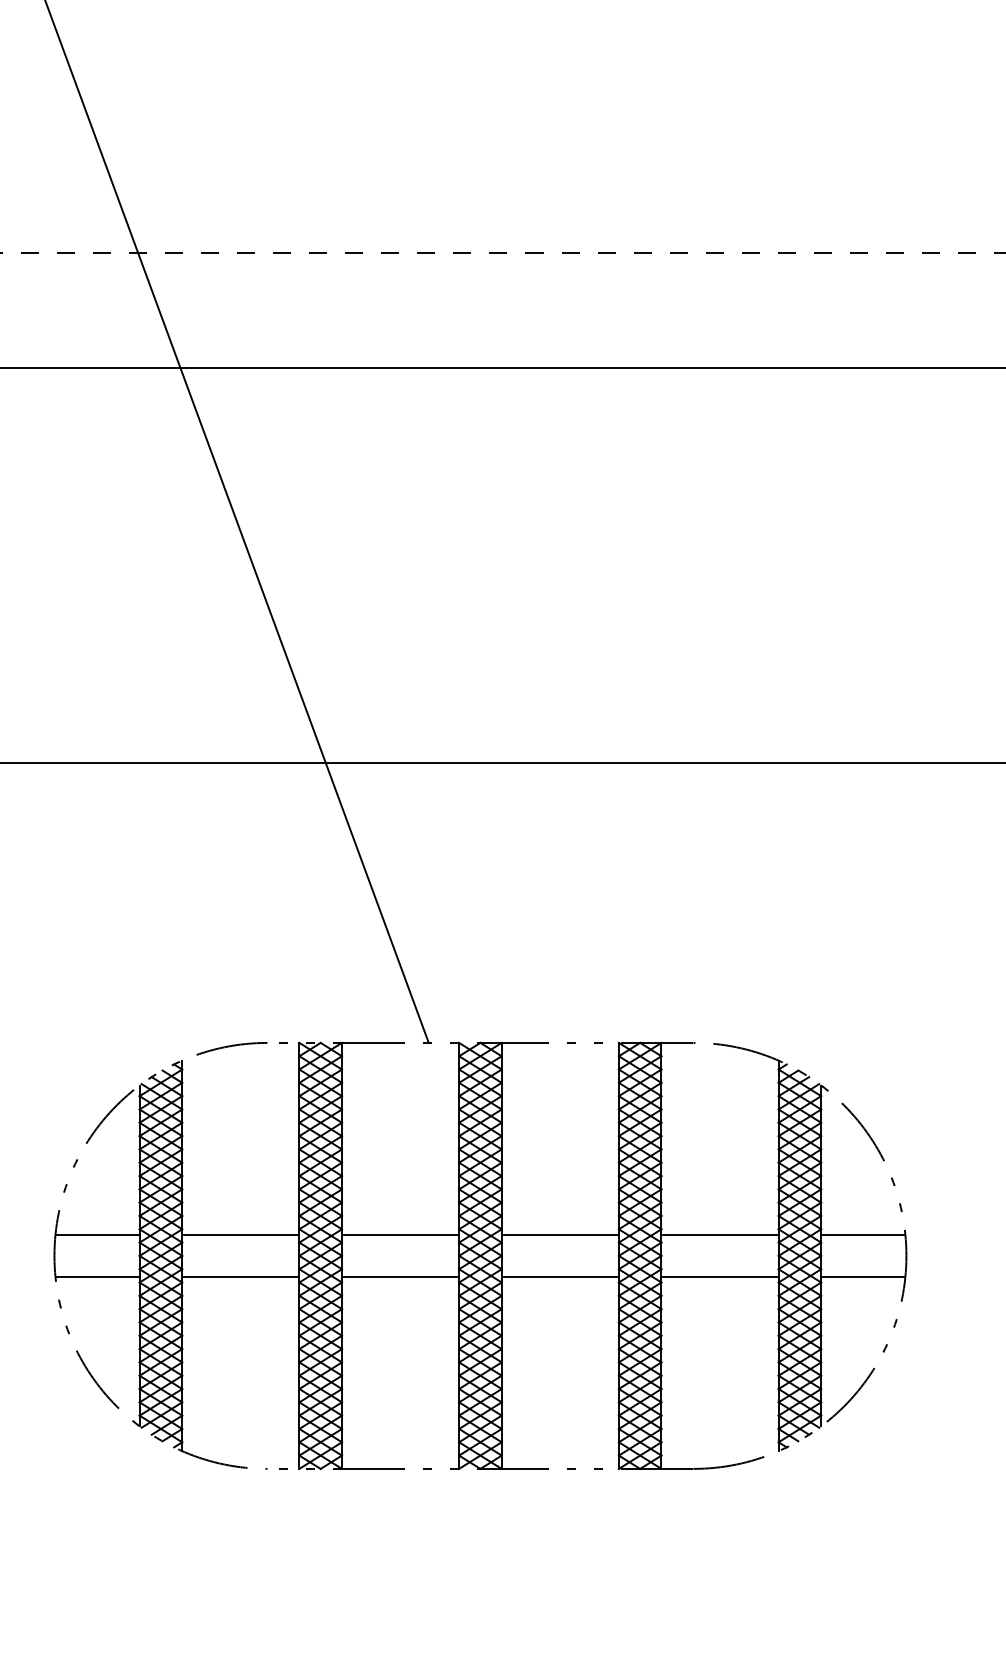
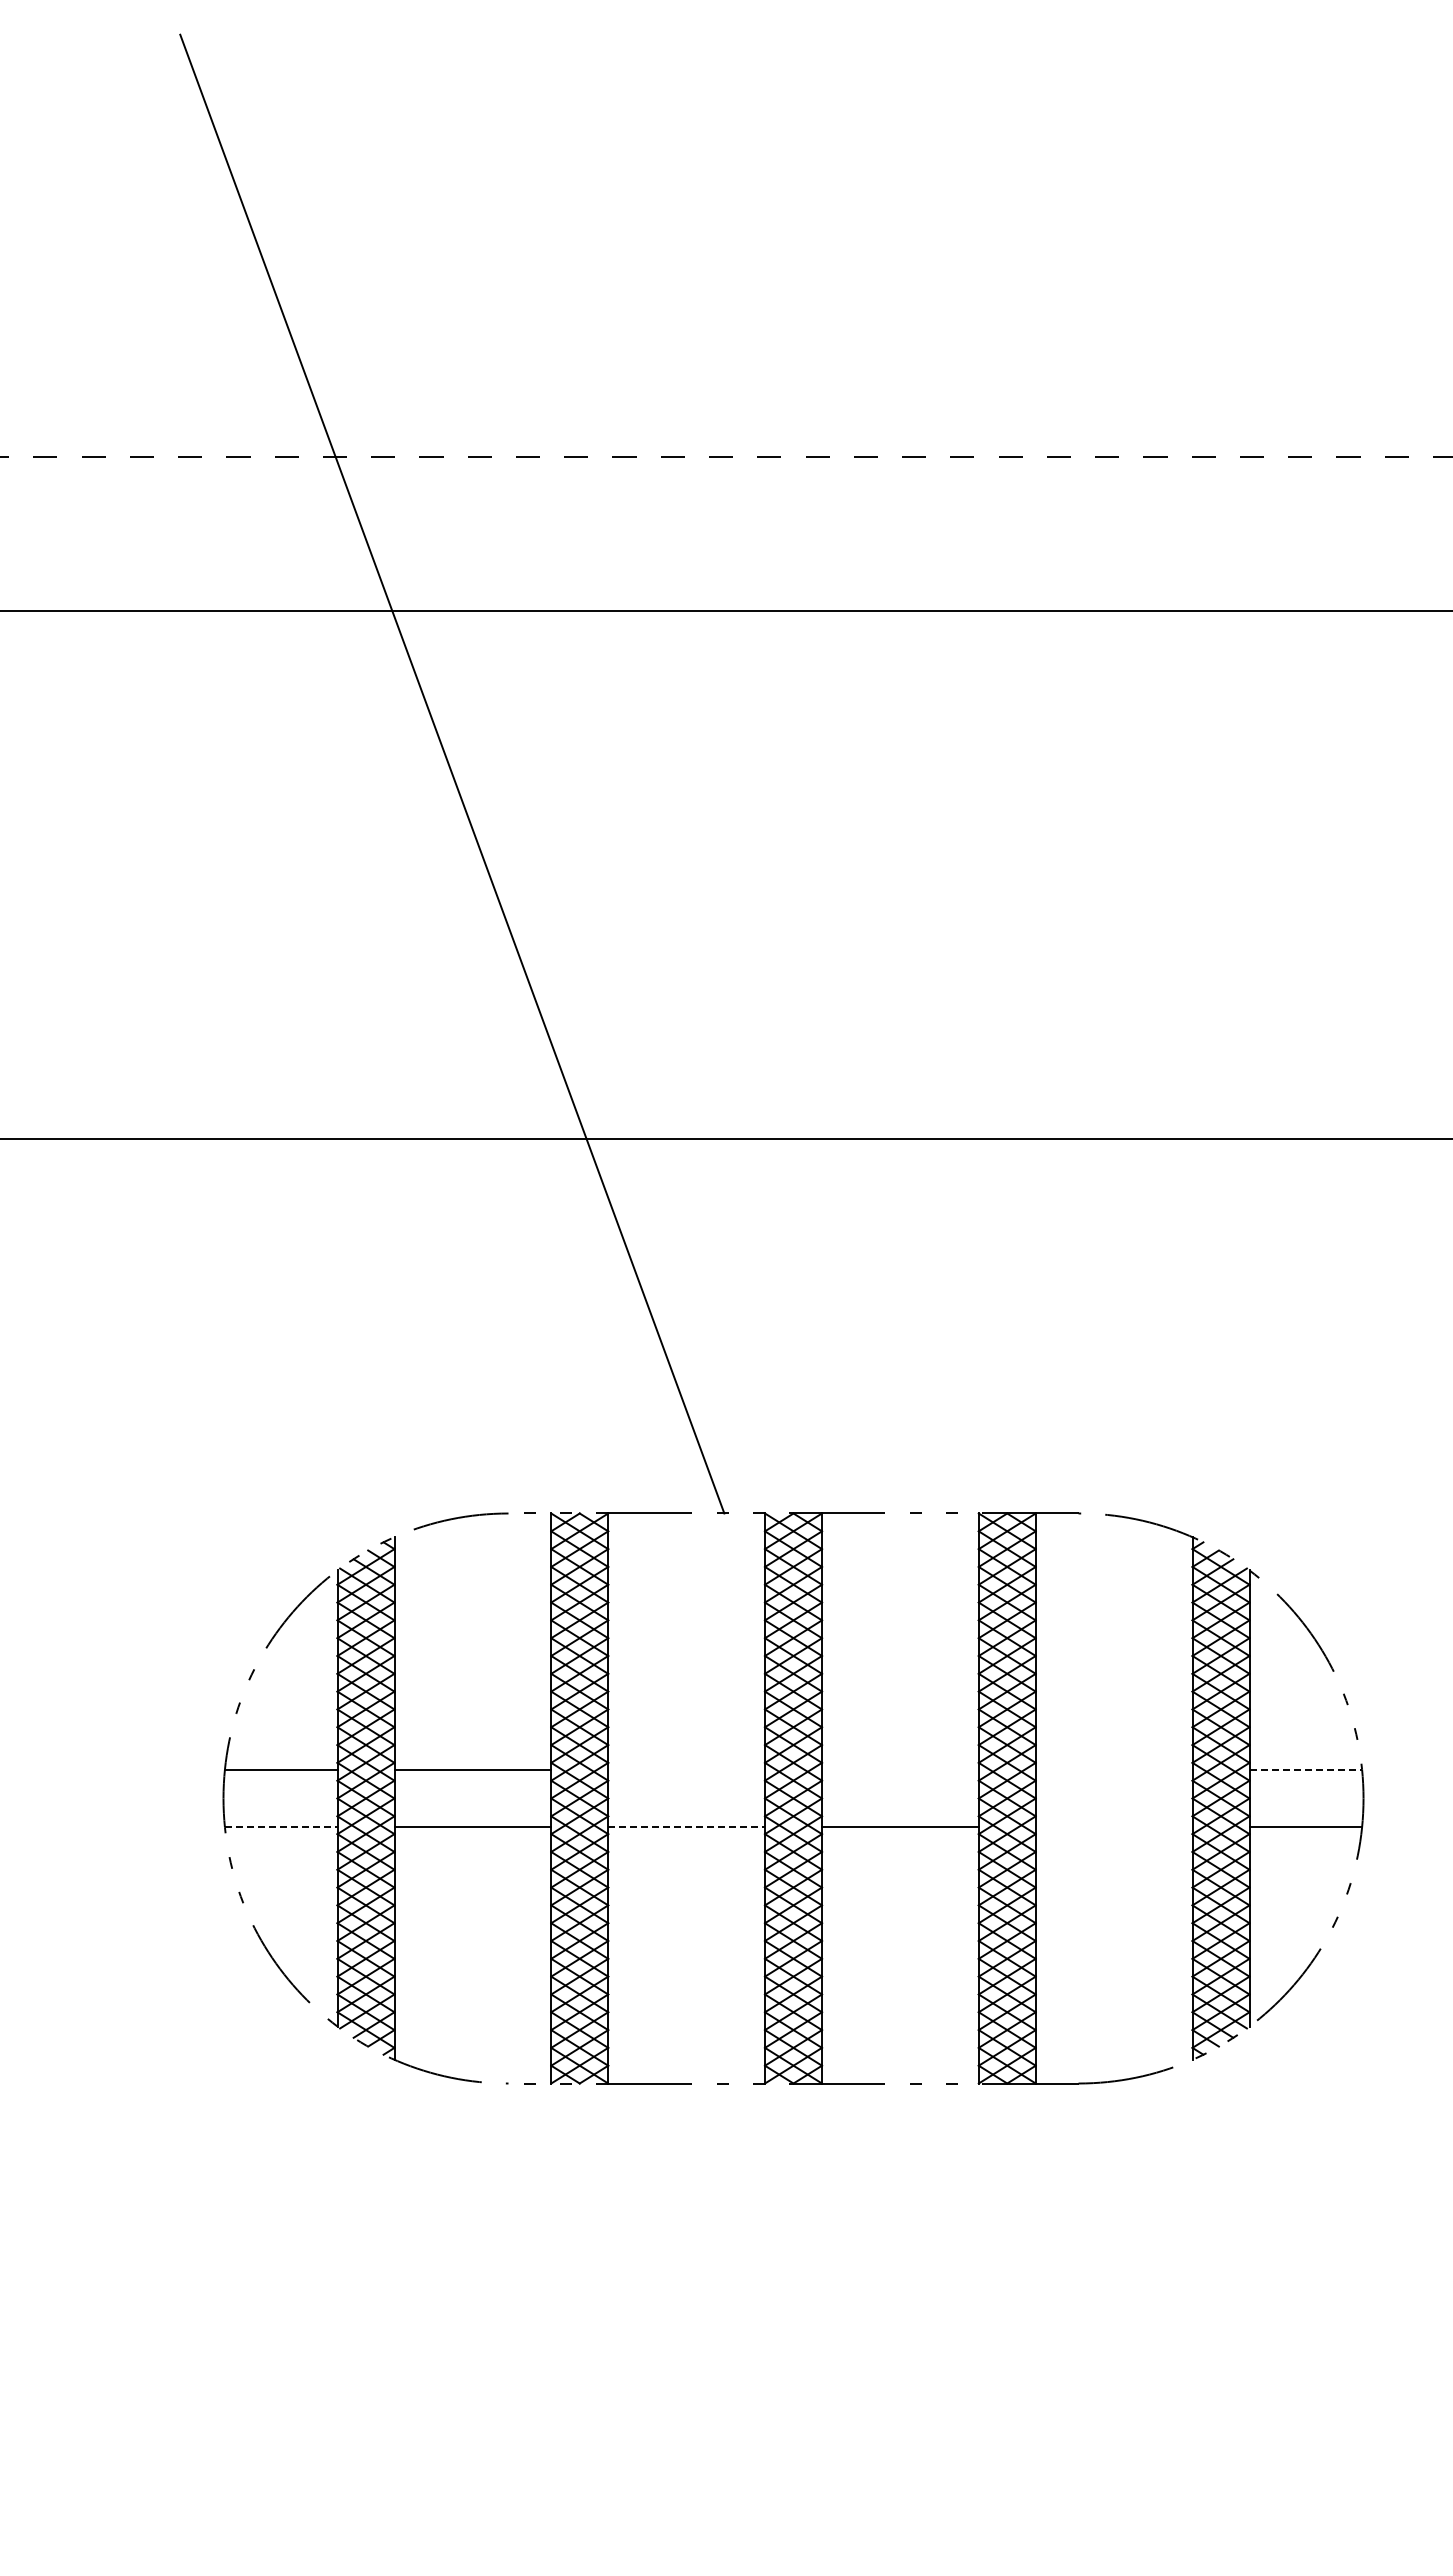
line: (400, 1234) -> (686, 1770), removed
line: (560, 1234) -> (900, 1770), removed
line: (719, 1234) -> (1113, 1770), removed
line: (863, 1234) -> (1306, 1770), solid -> dashed
line: (97, 1277) -> (281, 1827), solid -> dashed
line: (401, 1277) -> (687, 1827), solid -> dashed
line: (719, 1277) -> (1113, 1827), removed

